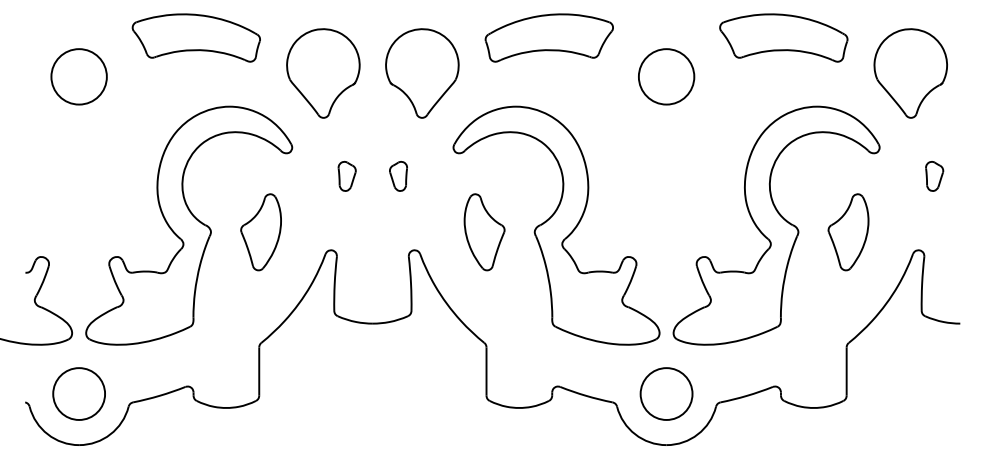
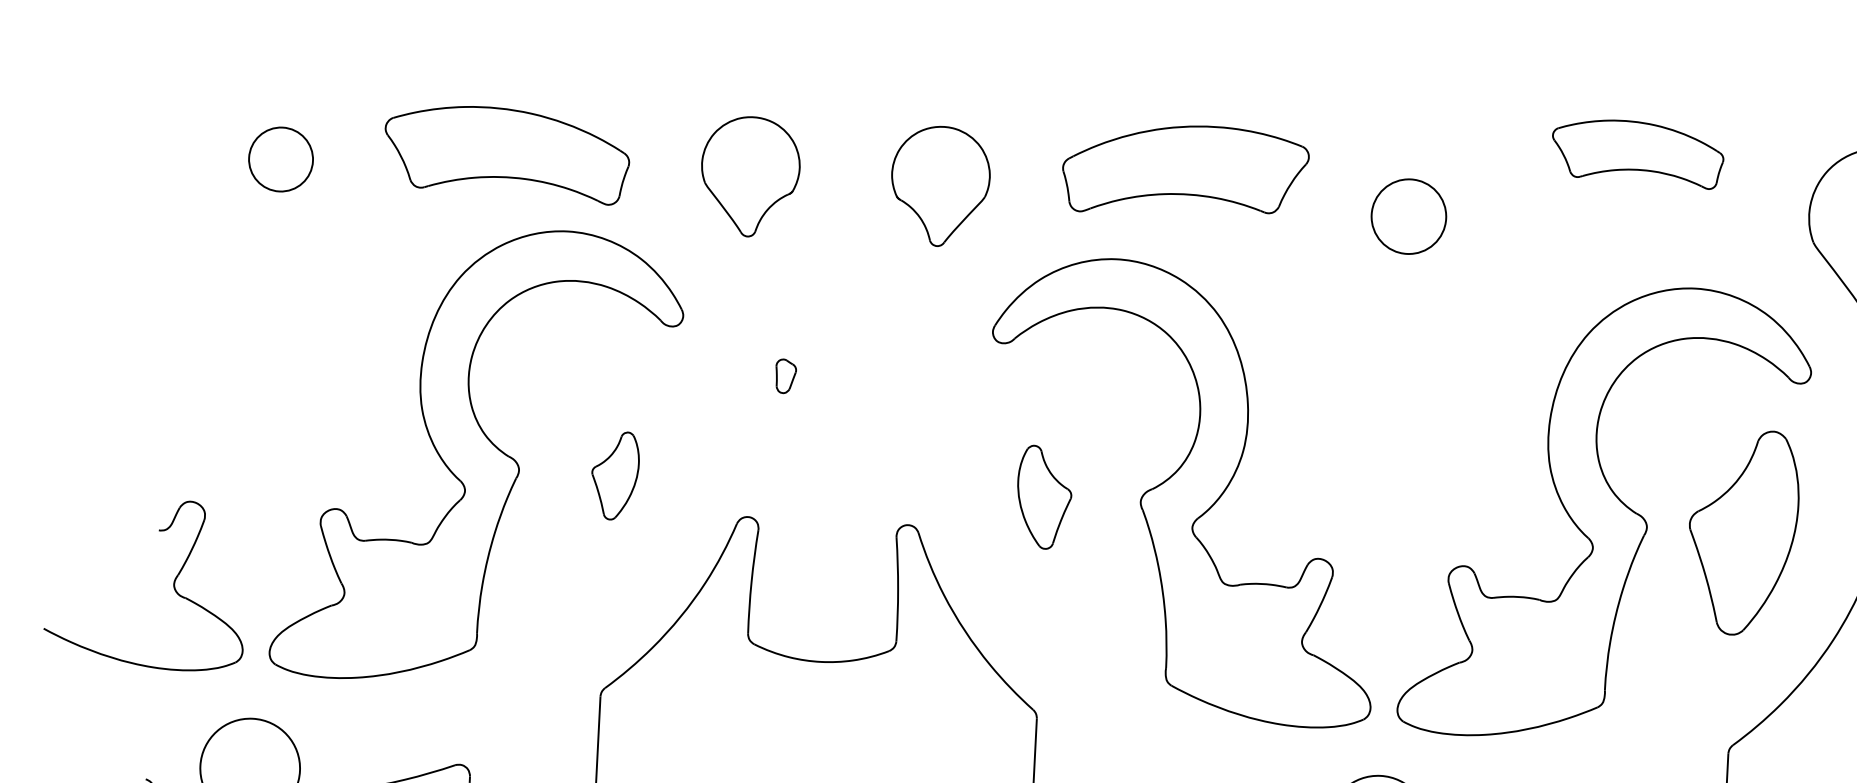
part: (195, 37) -> (505, 152), moved
part: (548, 37) -> (1183, 169), moved
part: (783, 37) -> (1637, 152), size x0.7
part: (323, 73) -> (750, 176), size x0.7
part: (422, 73) -> (940, 186), size x0.7
circle: (78, 76) -> (279, 158), size x0.6
circle: (666, 76) -> (1408, 215), size x0.7
part: (346, 175) -> (784, 374), size x0.6
part: (398, 176) -> (884, 381), removed
part: (260, 232) -> (614, 476), size x0.6
part: (484, 232) -> (1044, 497), size x0.7
part: (848, 232) -> (1743, 533), size x1.4

